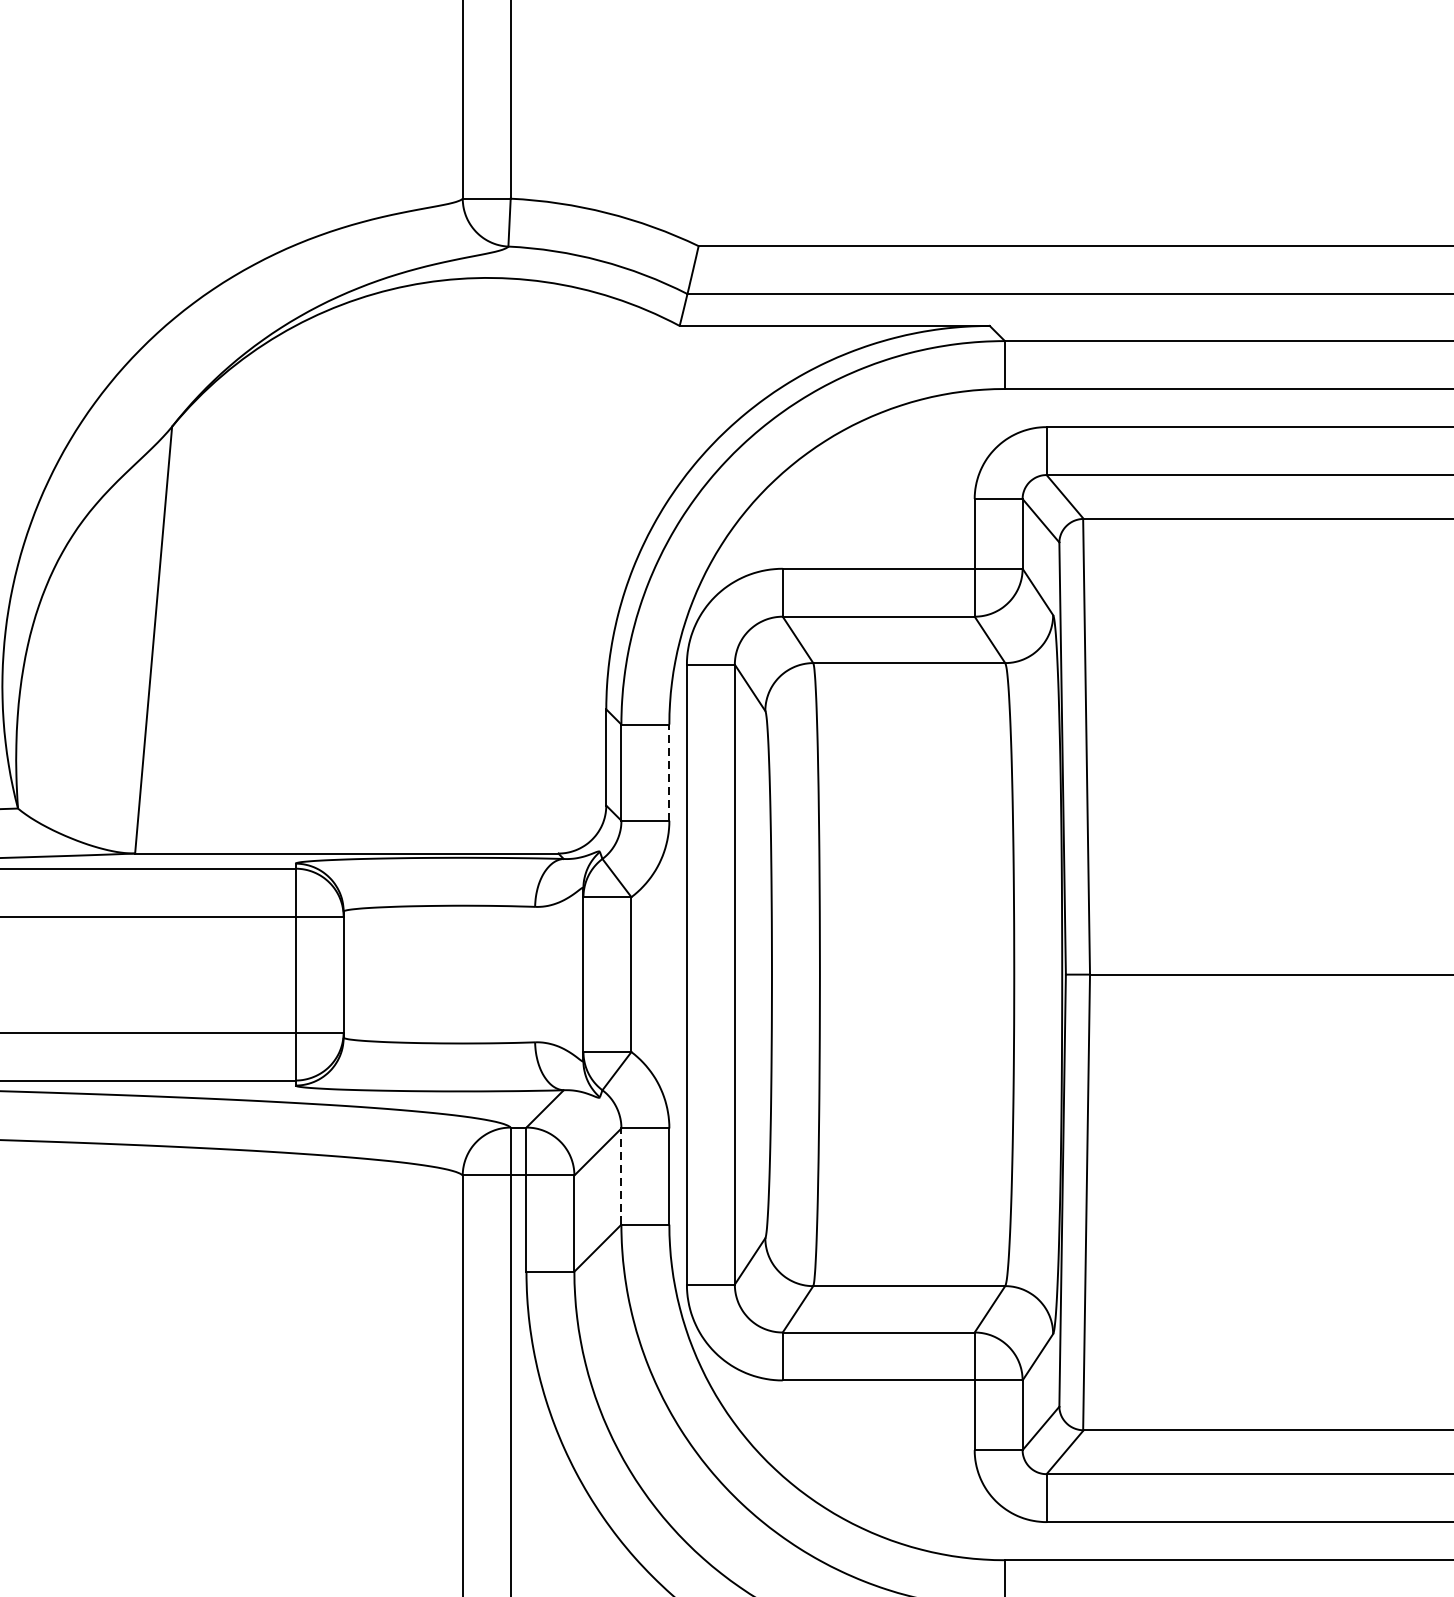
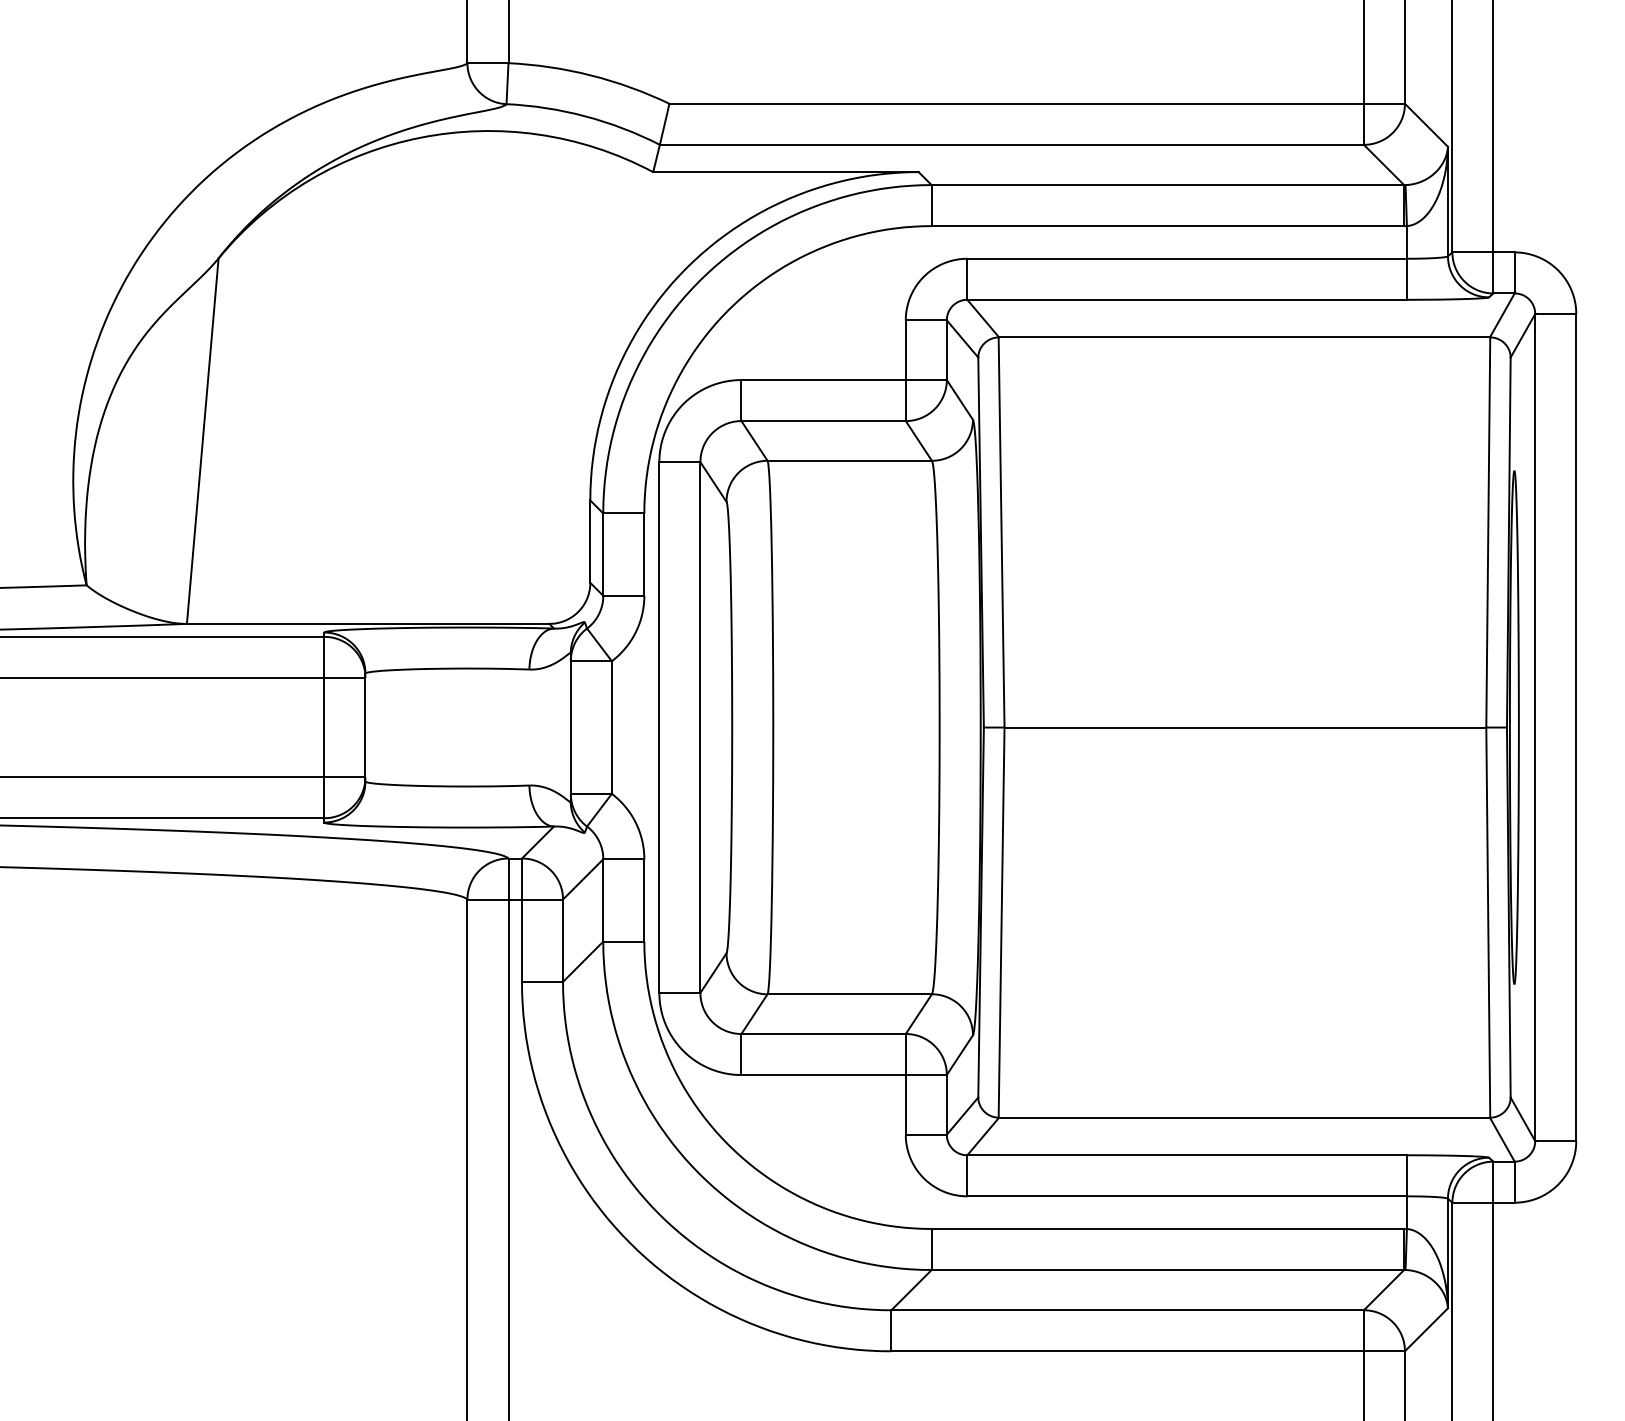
line: (669, 772) -> (644, 554), dashed -> solid
line: (621, 1175) -> (603, 899), dashed -> solid

